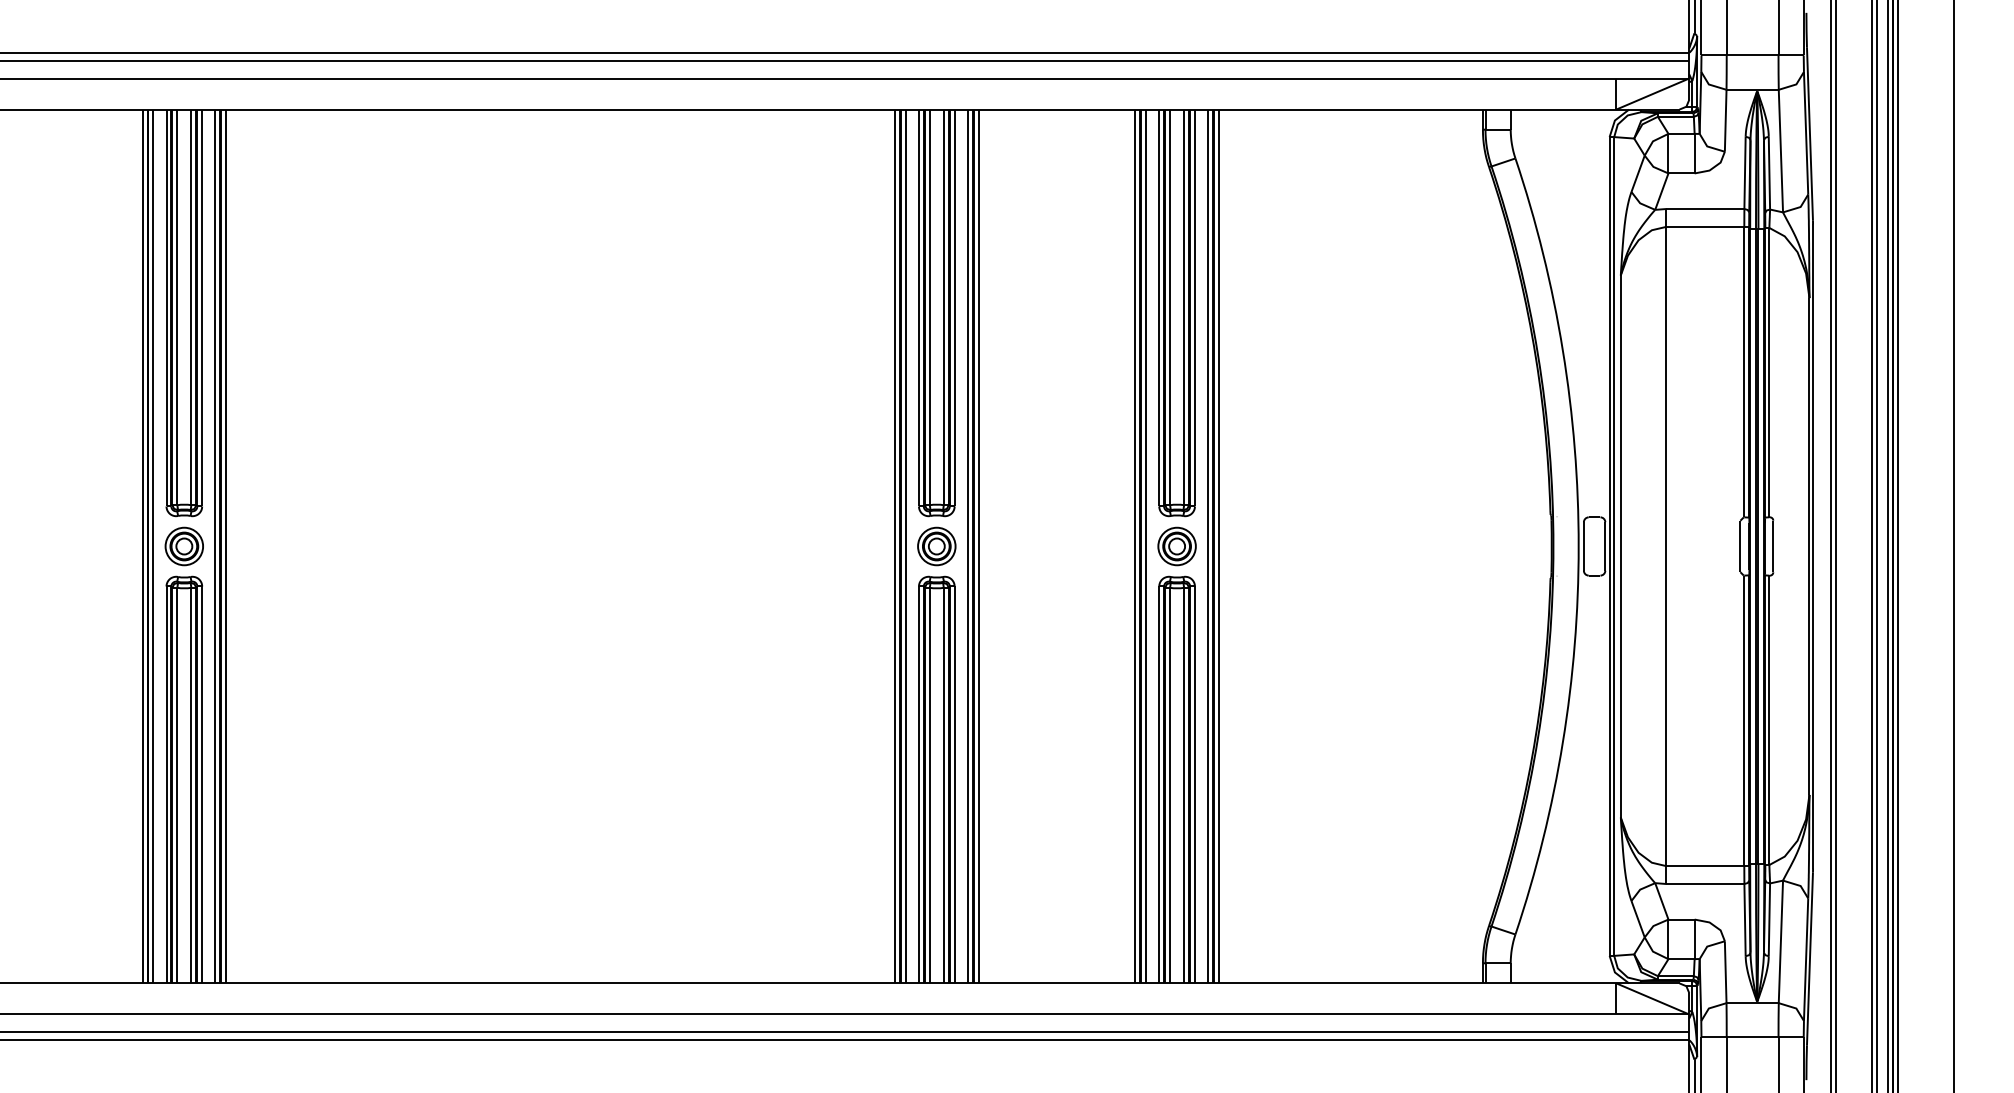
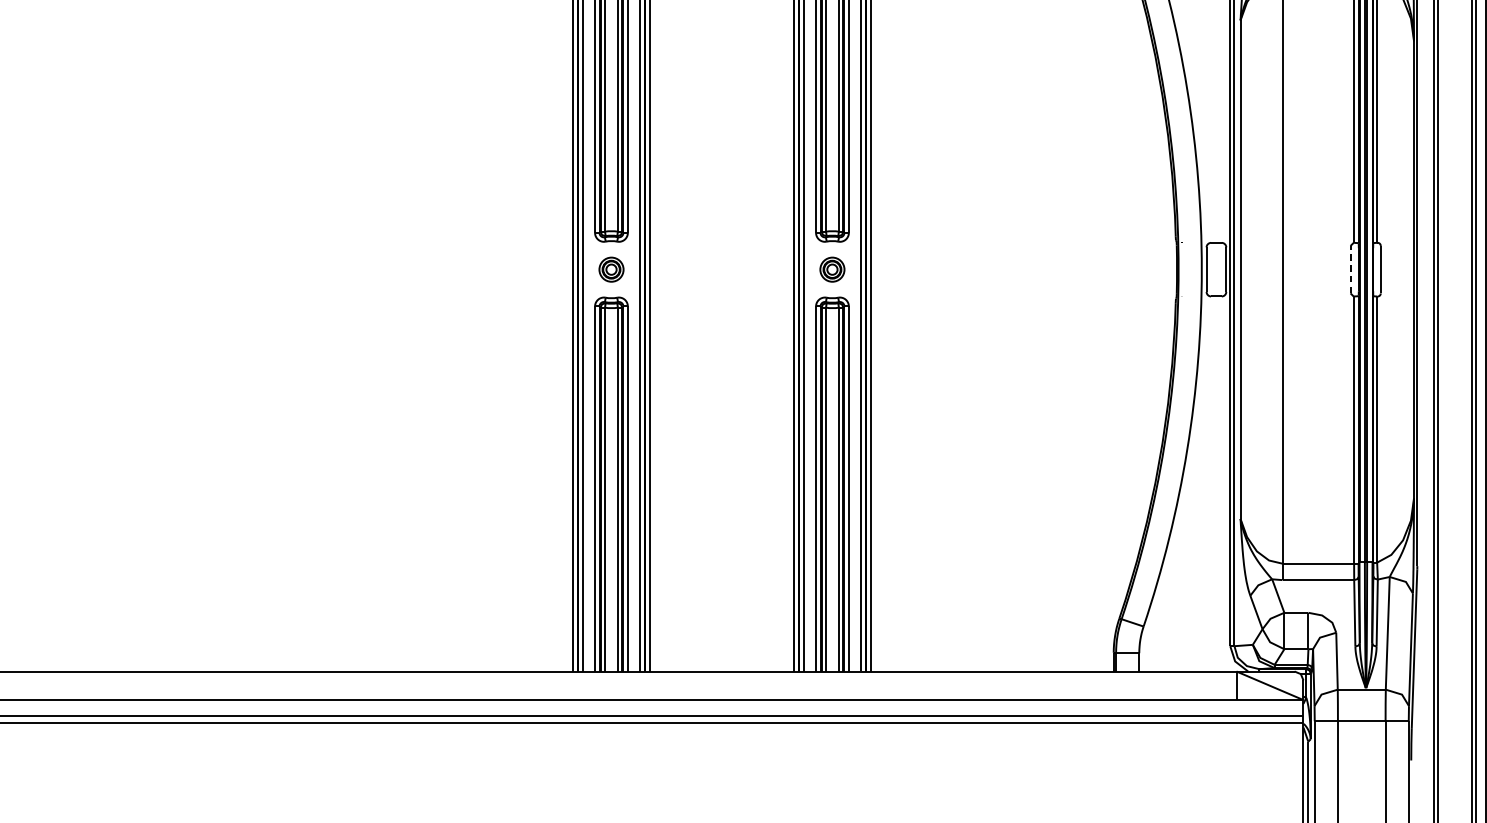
part: (936, 546) -> (611, 269), size x0.7
part: (1176, 546) -> (831, 269), size x0.7
line: (1740, 546) -> (1350, 269), solid -> dashed

